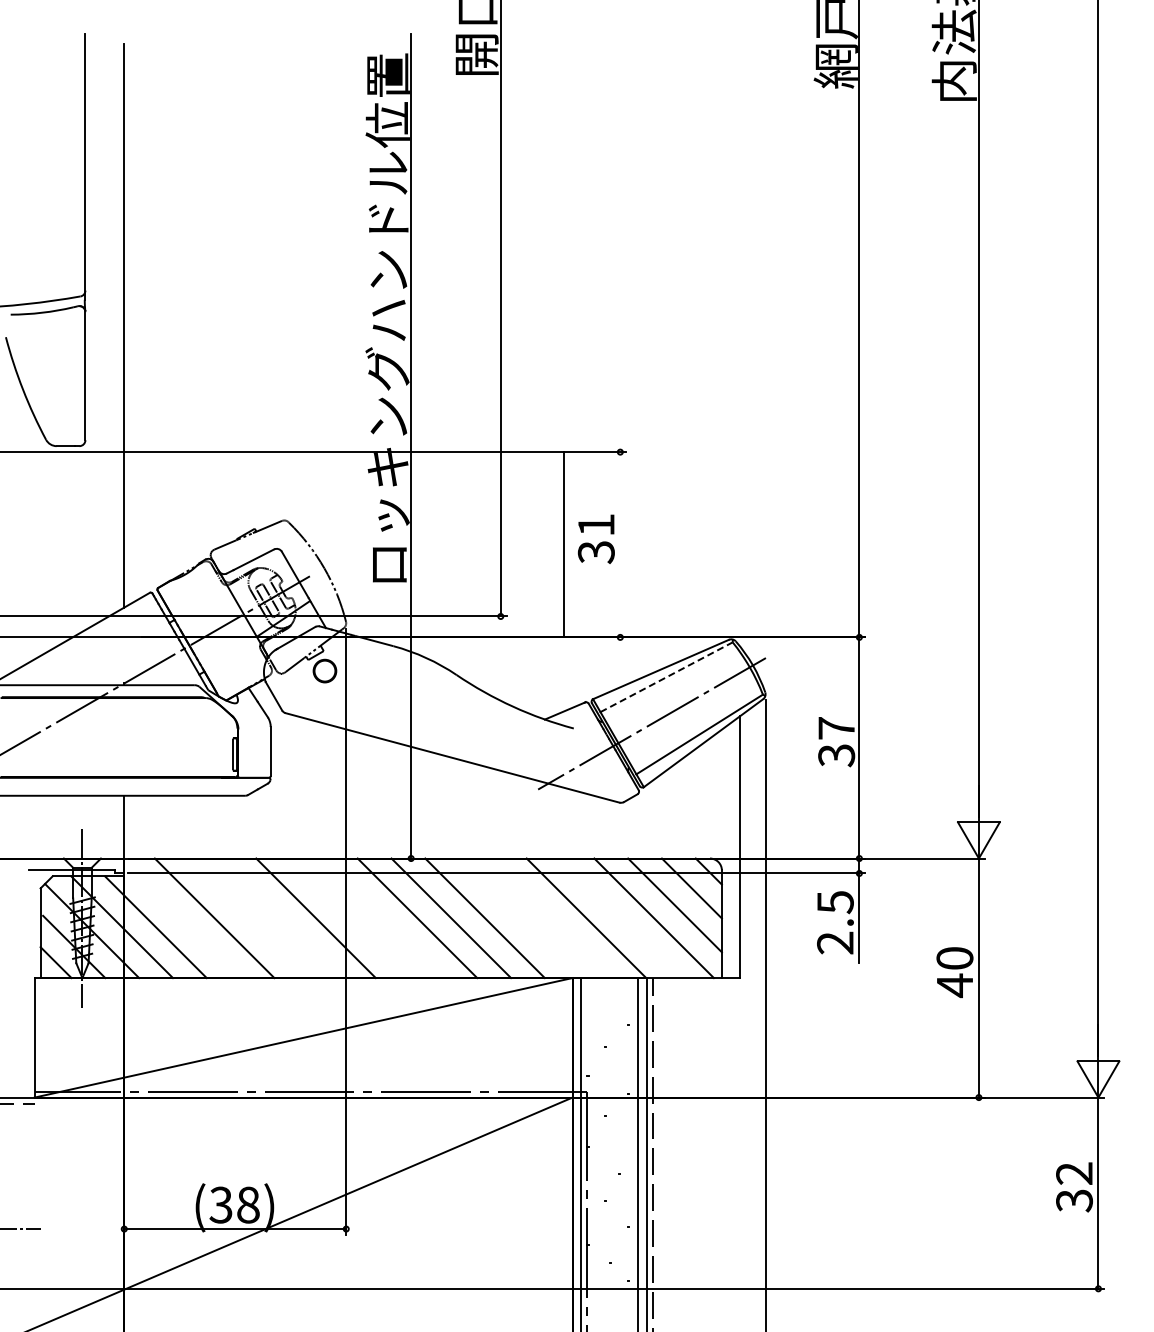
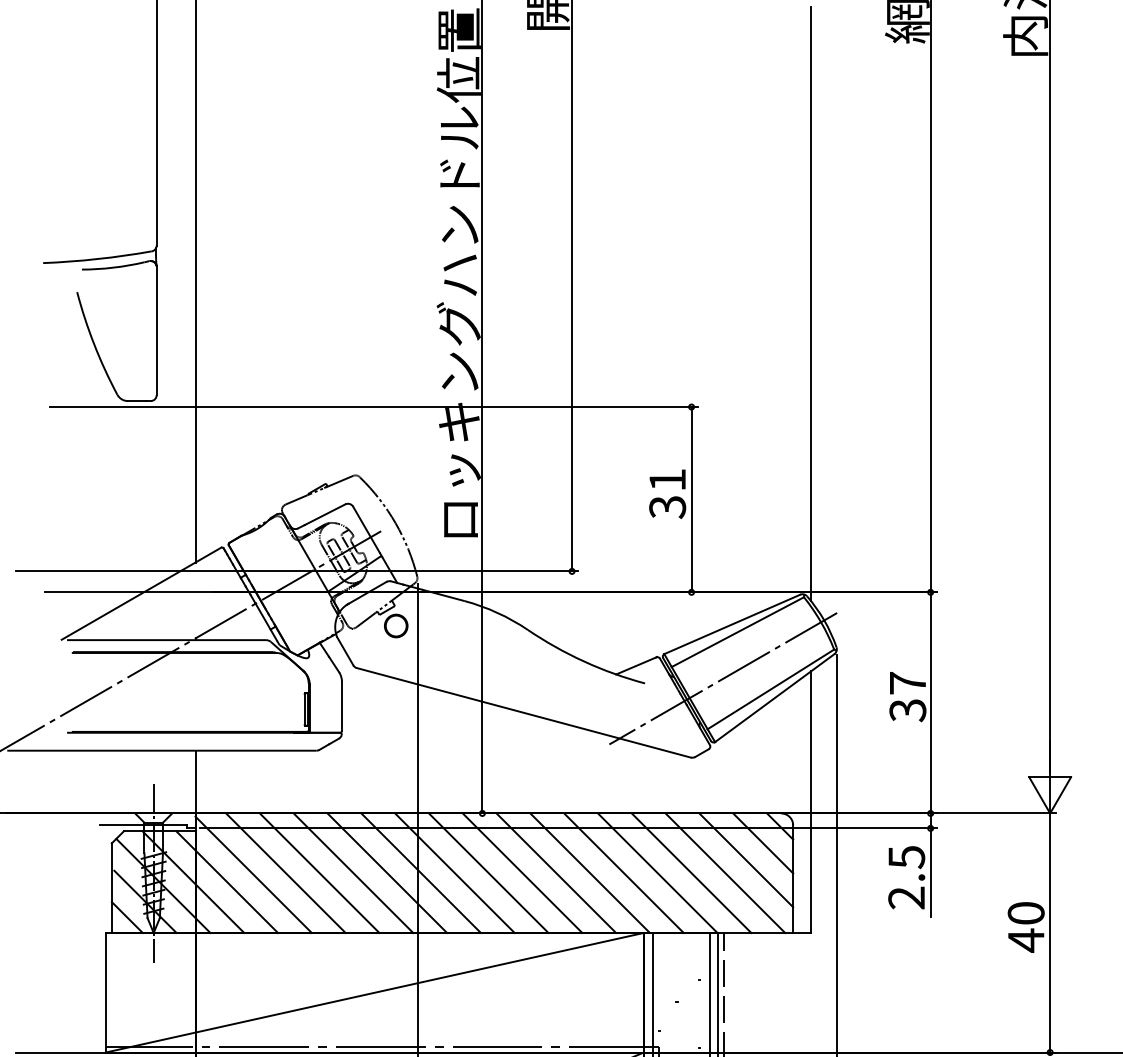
line: (739, 348) -> (810, 303), added
line: (564, 544) -> (691, 499), moved
line: (666, 677) -> (737, 632), dashed -> solid
line: (248, 918) -> (319, 873), added
line: (282, 918) -> (353, 873), added
line: (349, 918) -> (420, 873), added
line: (383, 918) -> (454, 873), added
line: (518, 918) -> (589, 873), added
line: (552, 918) -> (623, 873), added
line: (620, 918) -> (691, 873), added
line: (182, 919) -> (253, 874), added

